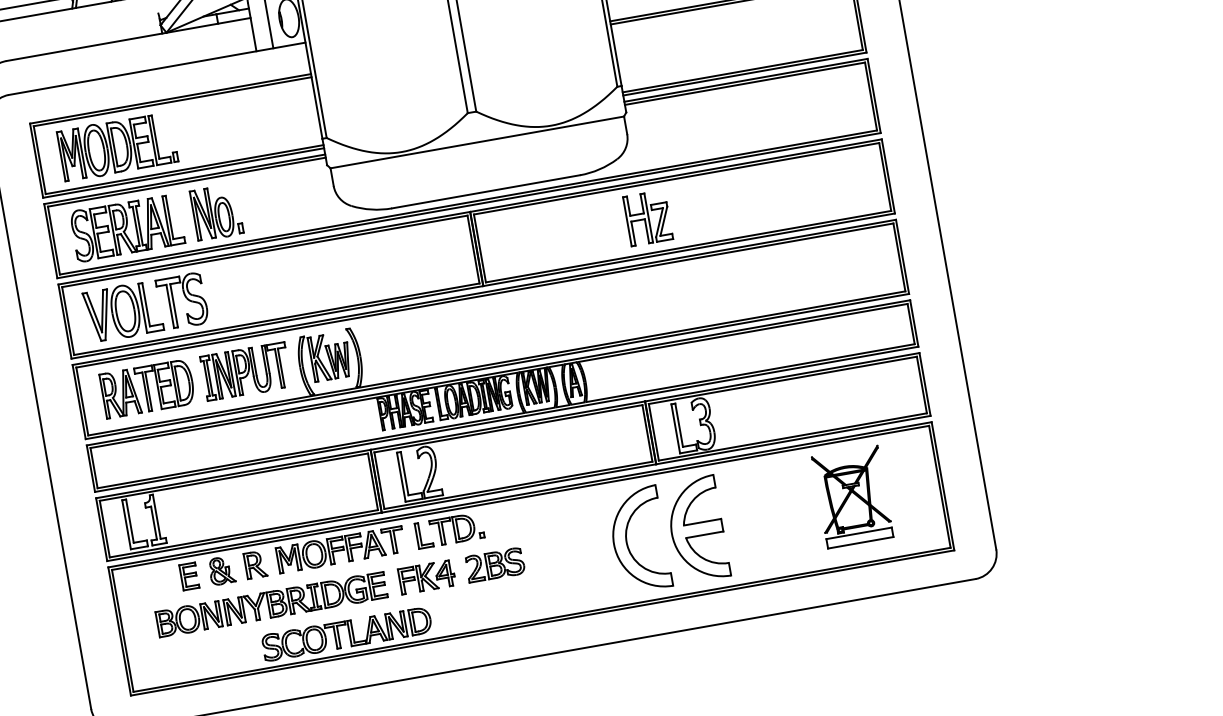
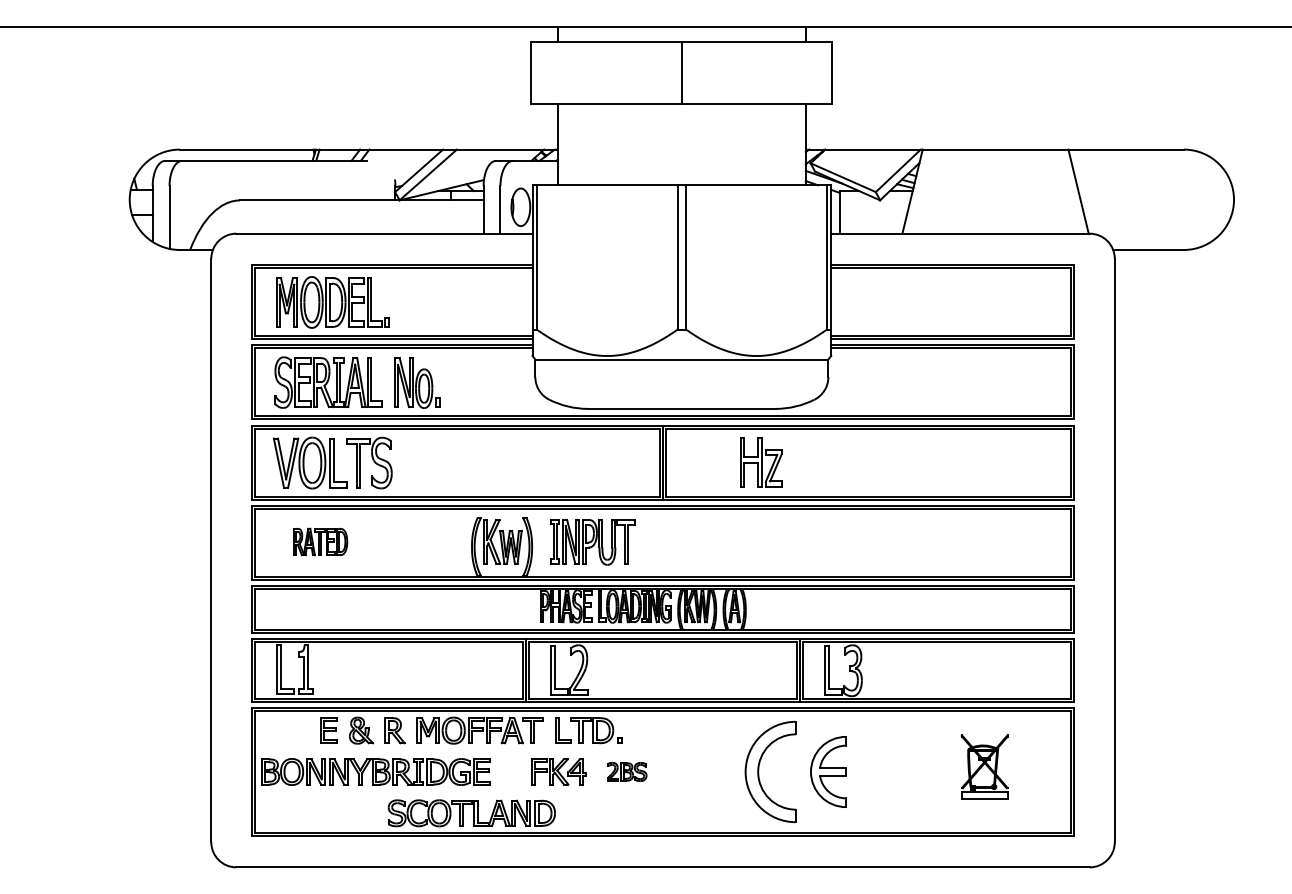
part: (648, 218) -> (761, 462), moved
part: (245, 372) -> (592, 542), moved
part: (147, 388) -> (320, 541), size x0.6
part: (852, 496) -> (984, 766), size x0.7
part: (696, 529) -> (828, 771), size x0.7
part: (494, 564) -> (626, 771), size x0.7
part: (271, 604) -> (375, 771), moved

